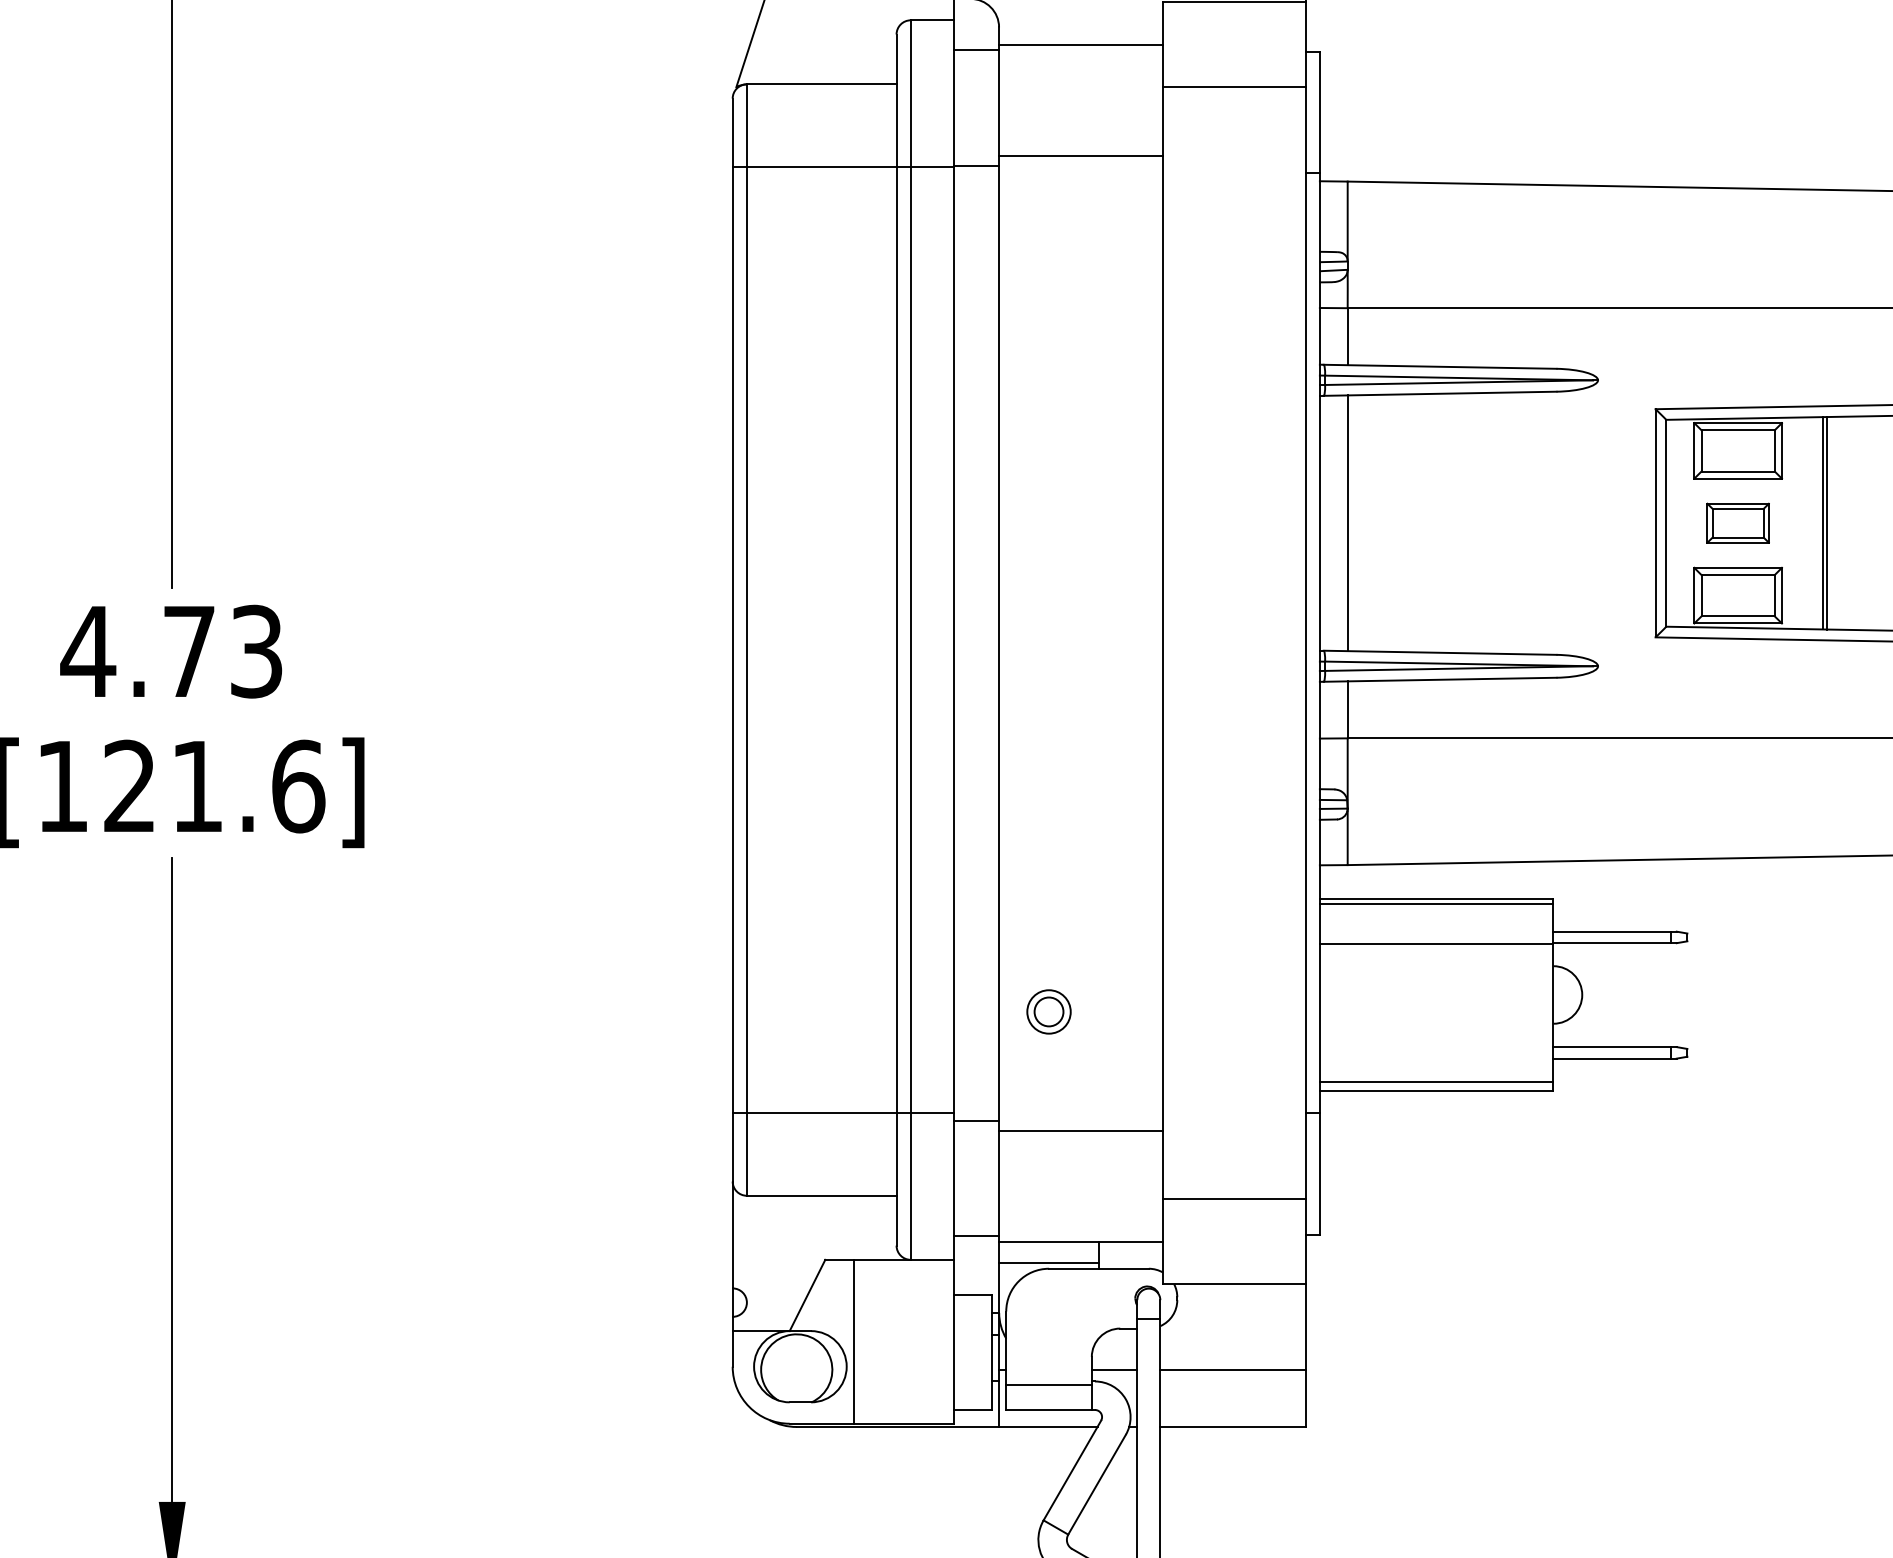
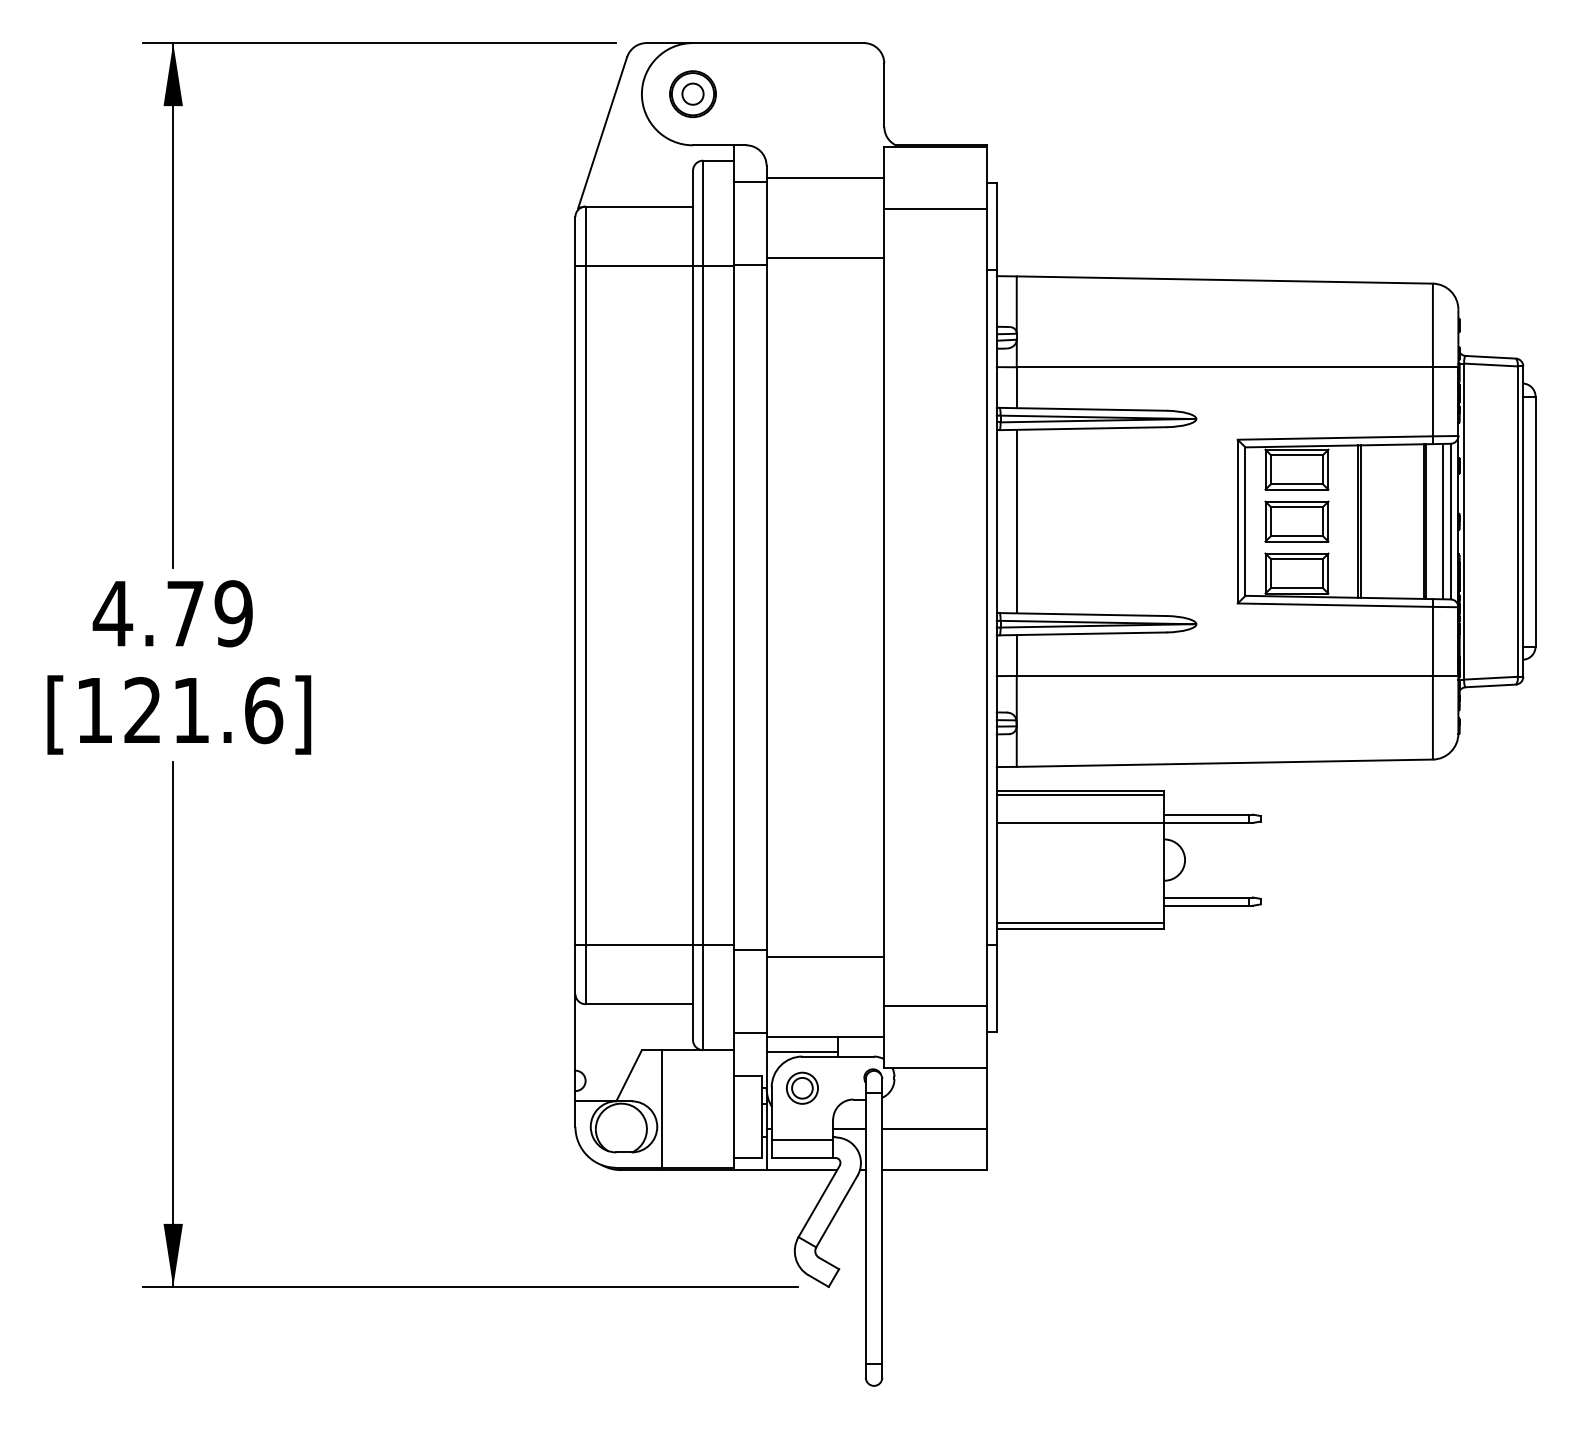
part: (1737, 523) -> (1296, 521), size x1.43
text: (256, 651) -> (233, 613), 4.73 -> 4.79
part: (1049, 1010) -> (802, 1087), moved

